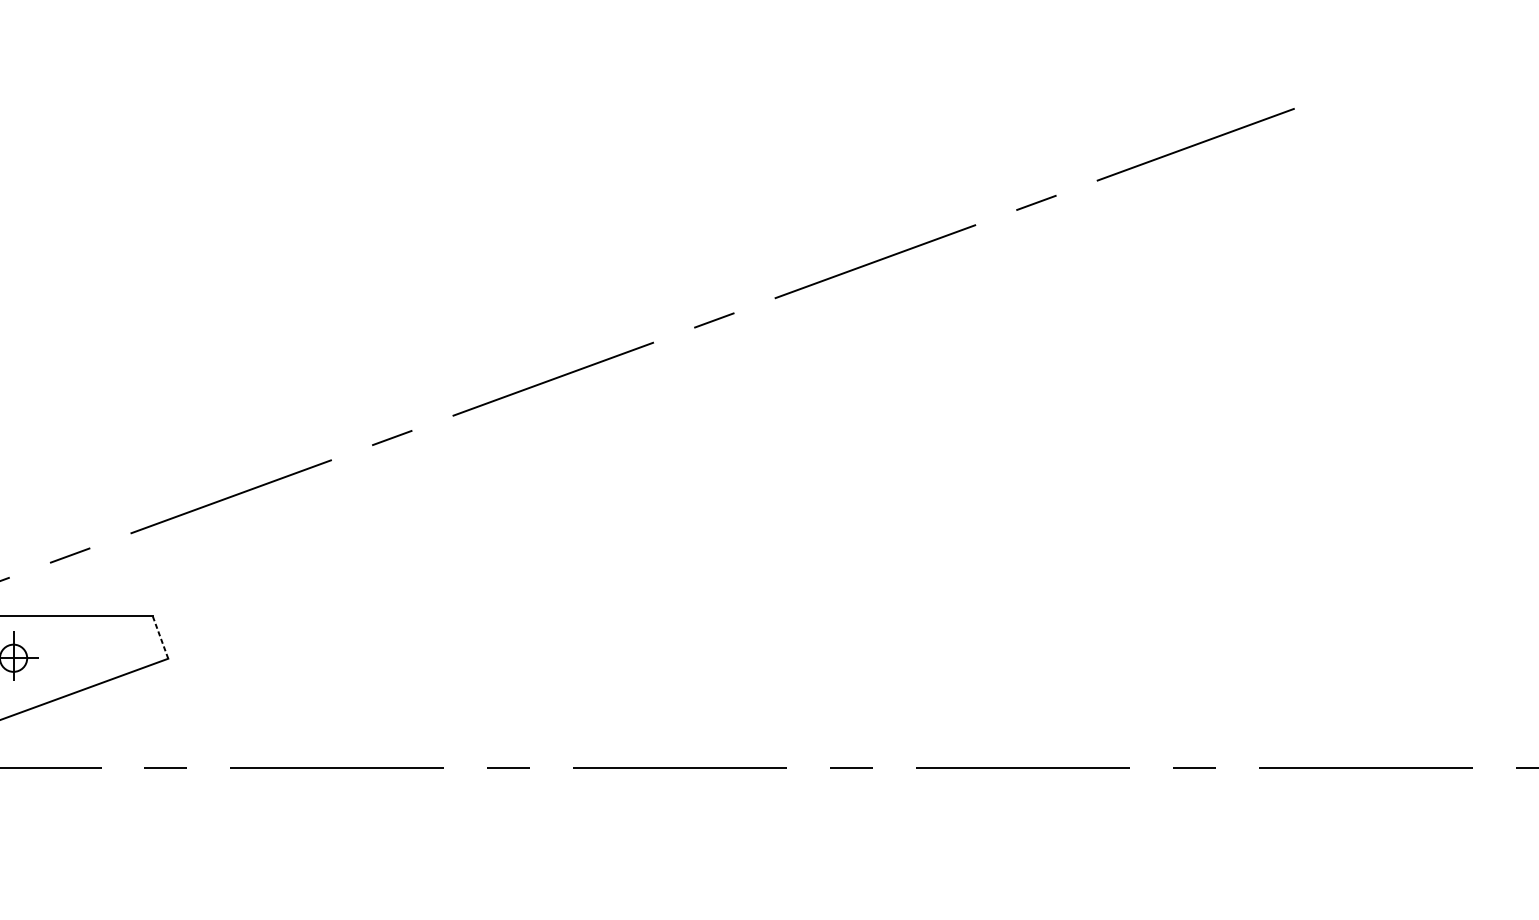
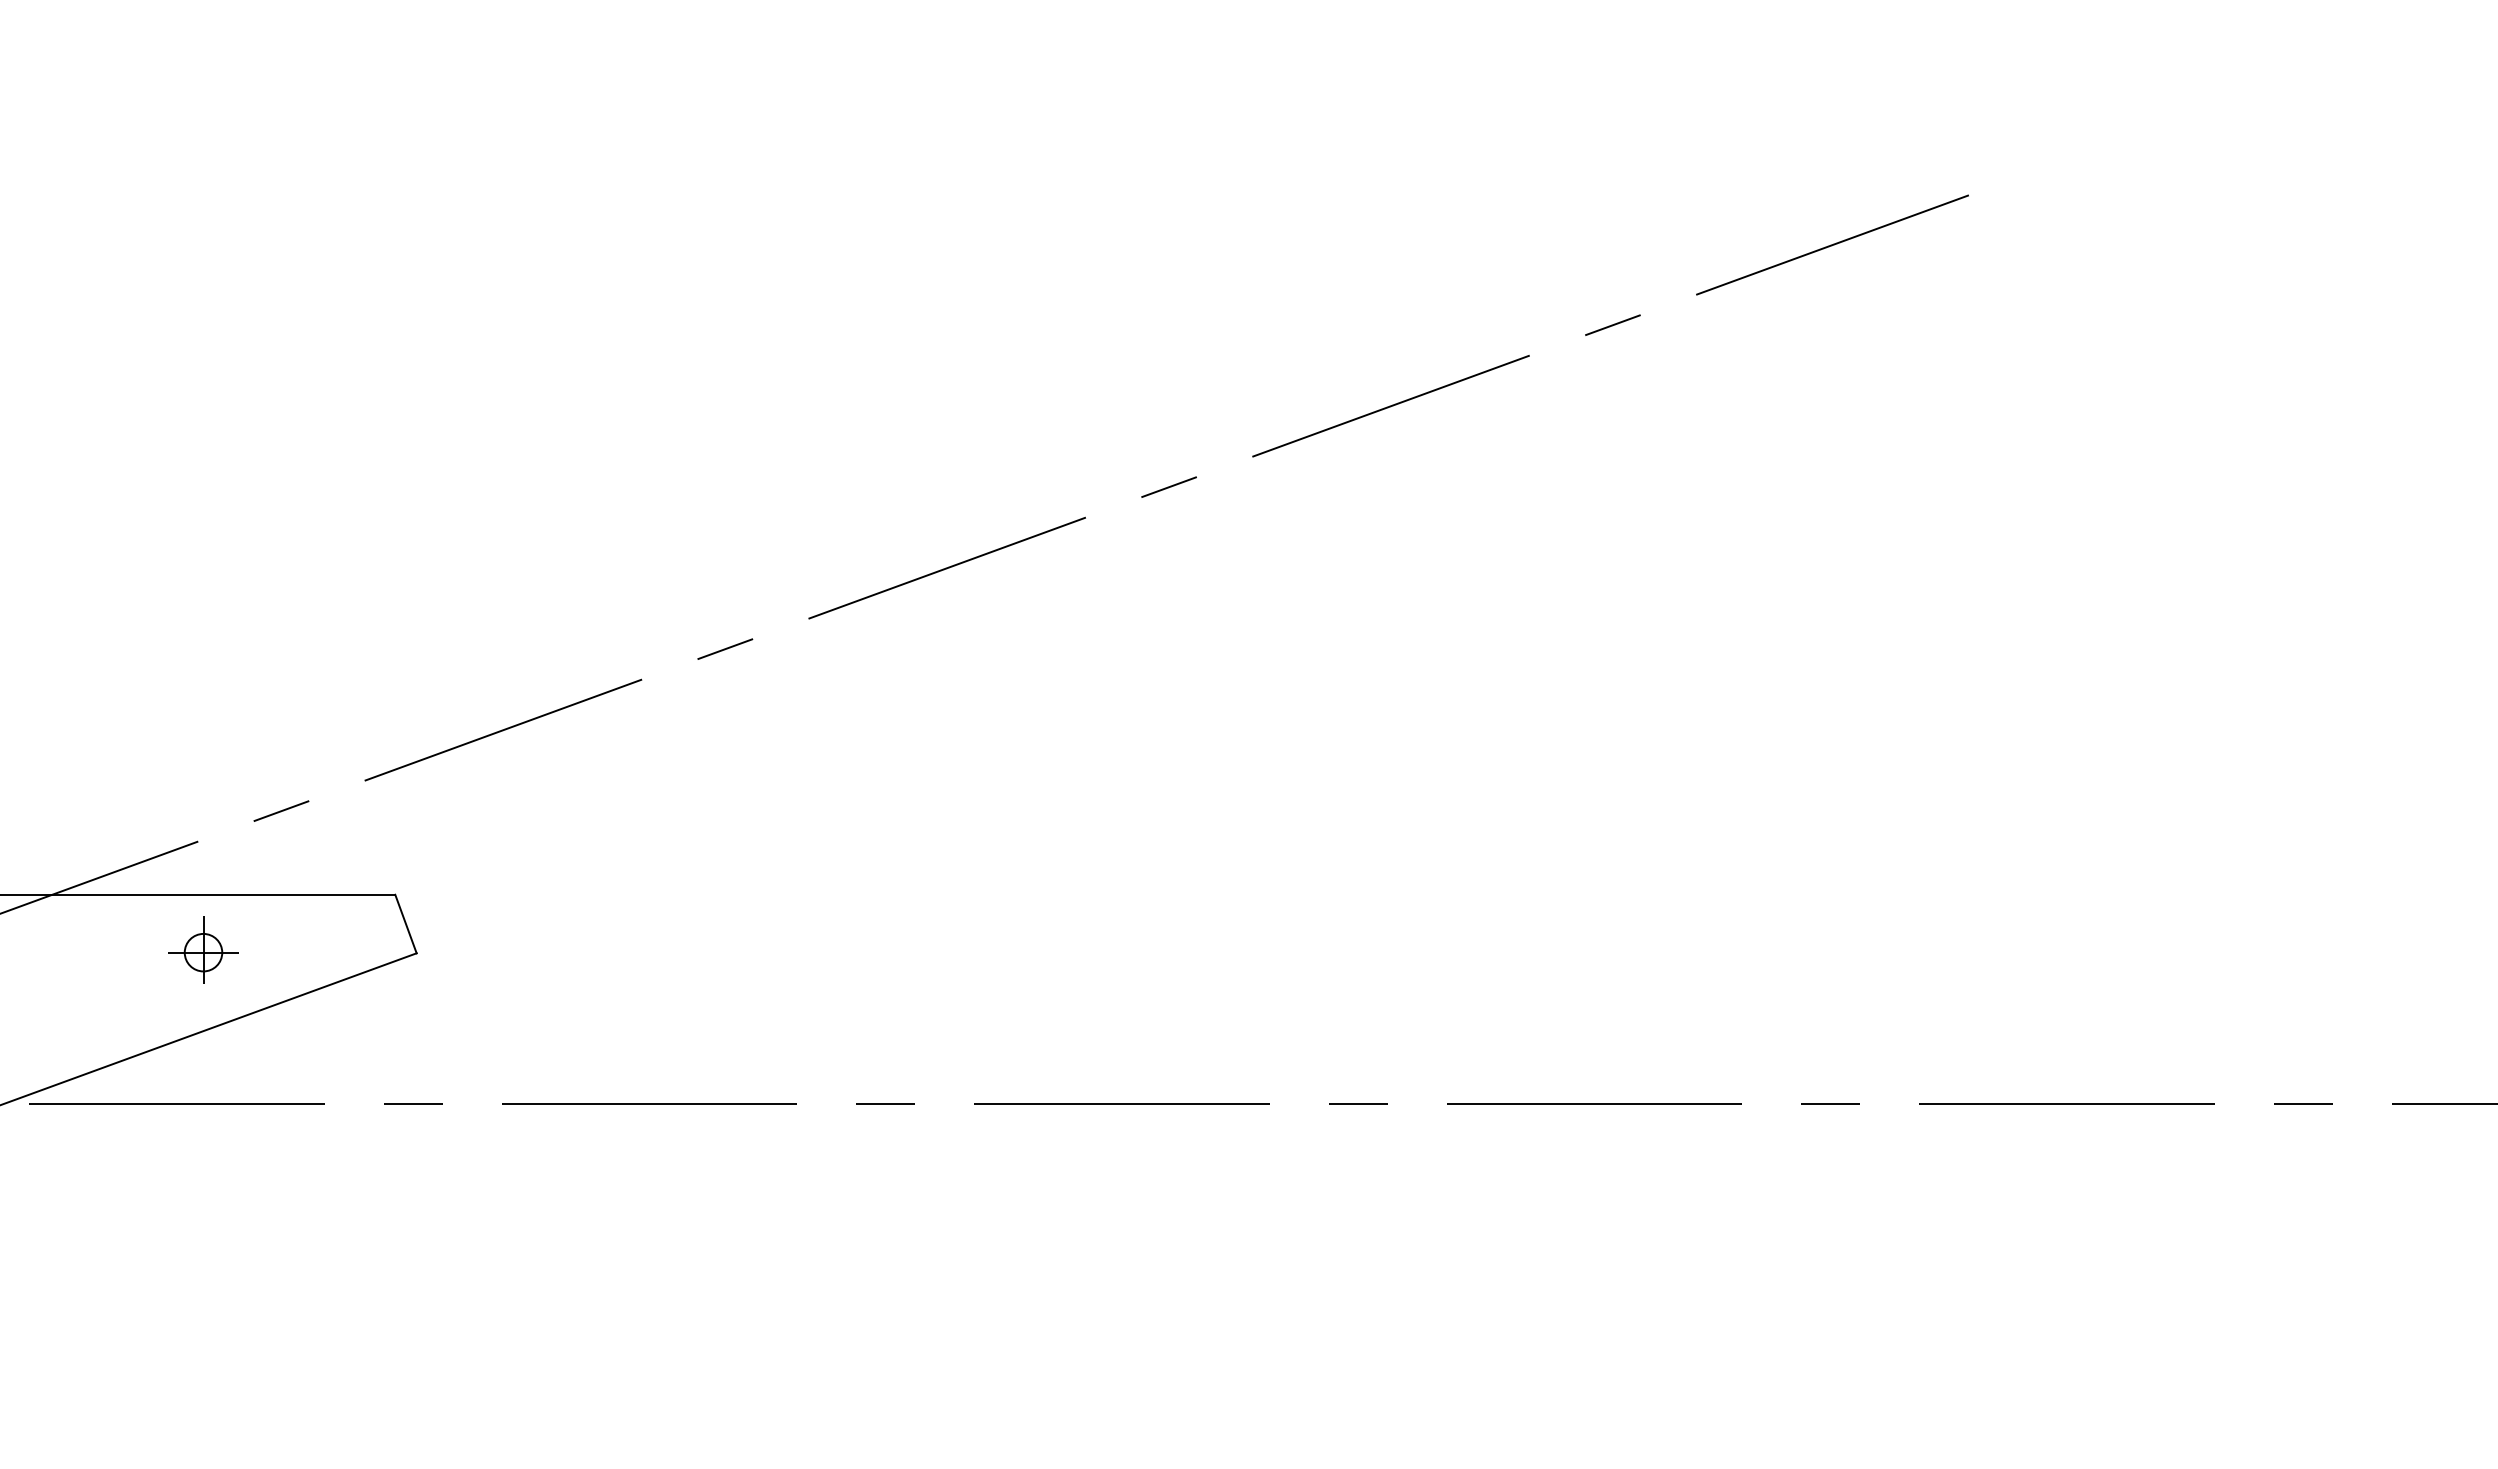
line: (160, 637) -> (405, 923), dashed -> solid

